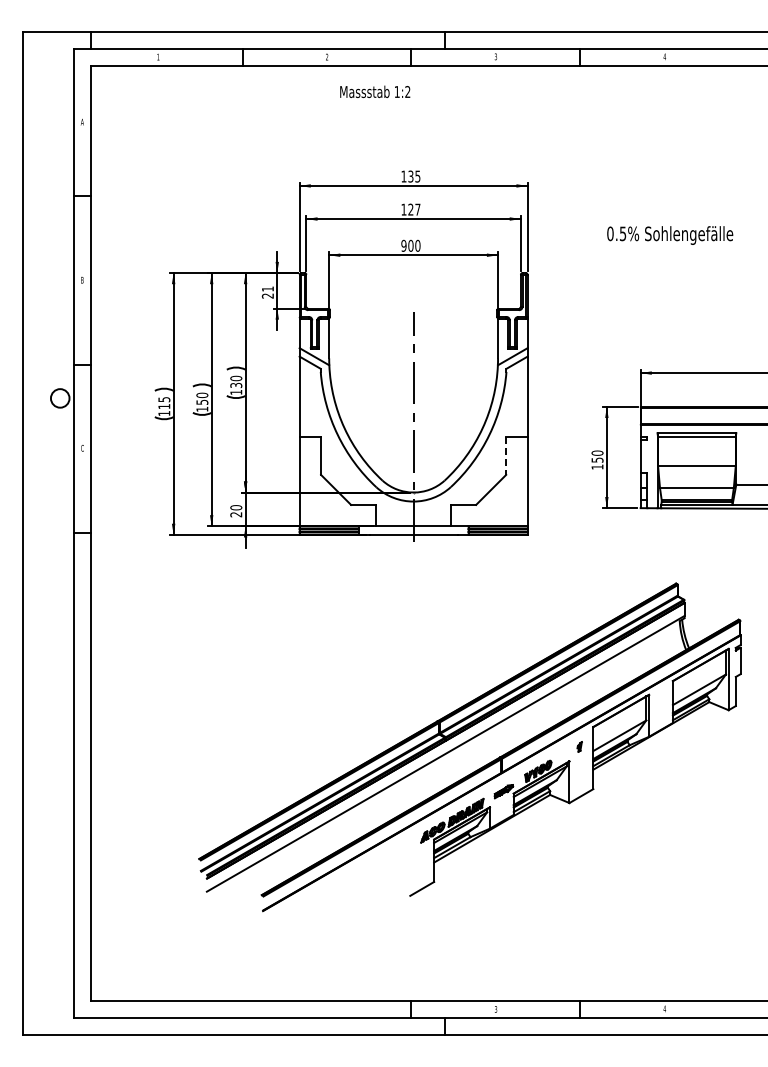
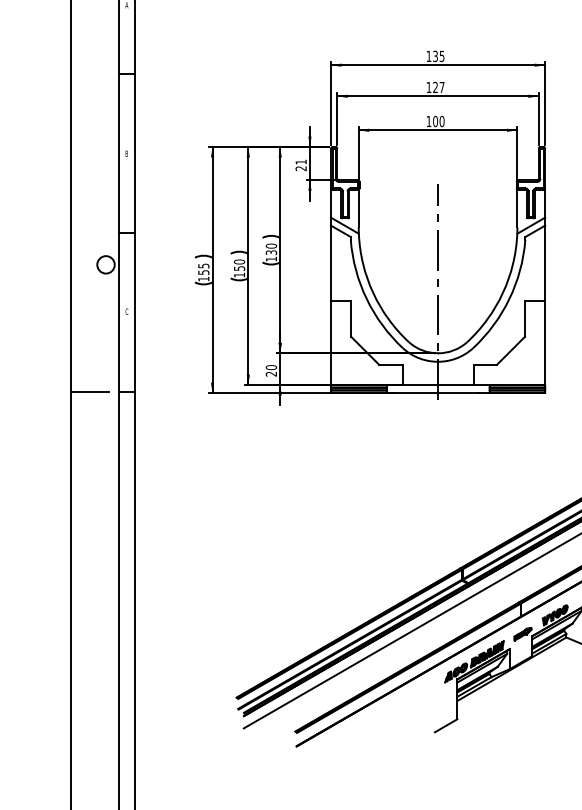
text: (403, 245) -> (428, 121), 900 -> 100
text: (164, 406) -> (203, 272), 115 -> 155
line: (506, 456) -> (525, 319), dashed -> solid
line: (43, 533) -> (90, 391), added

